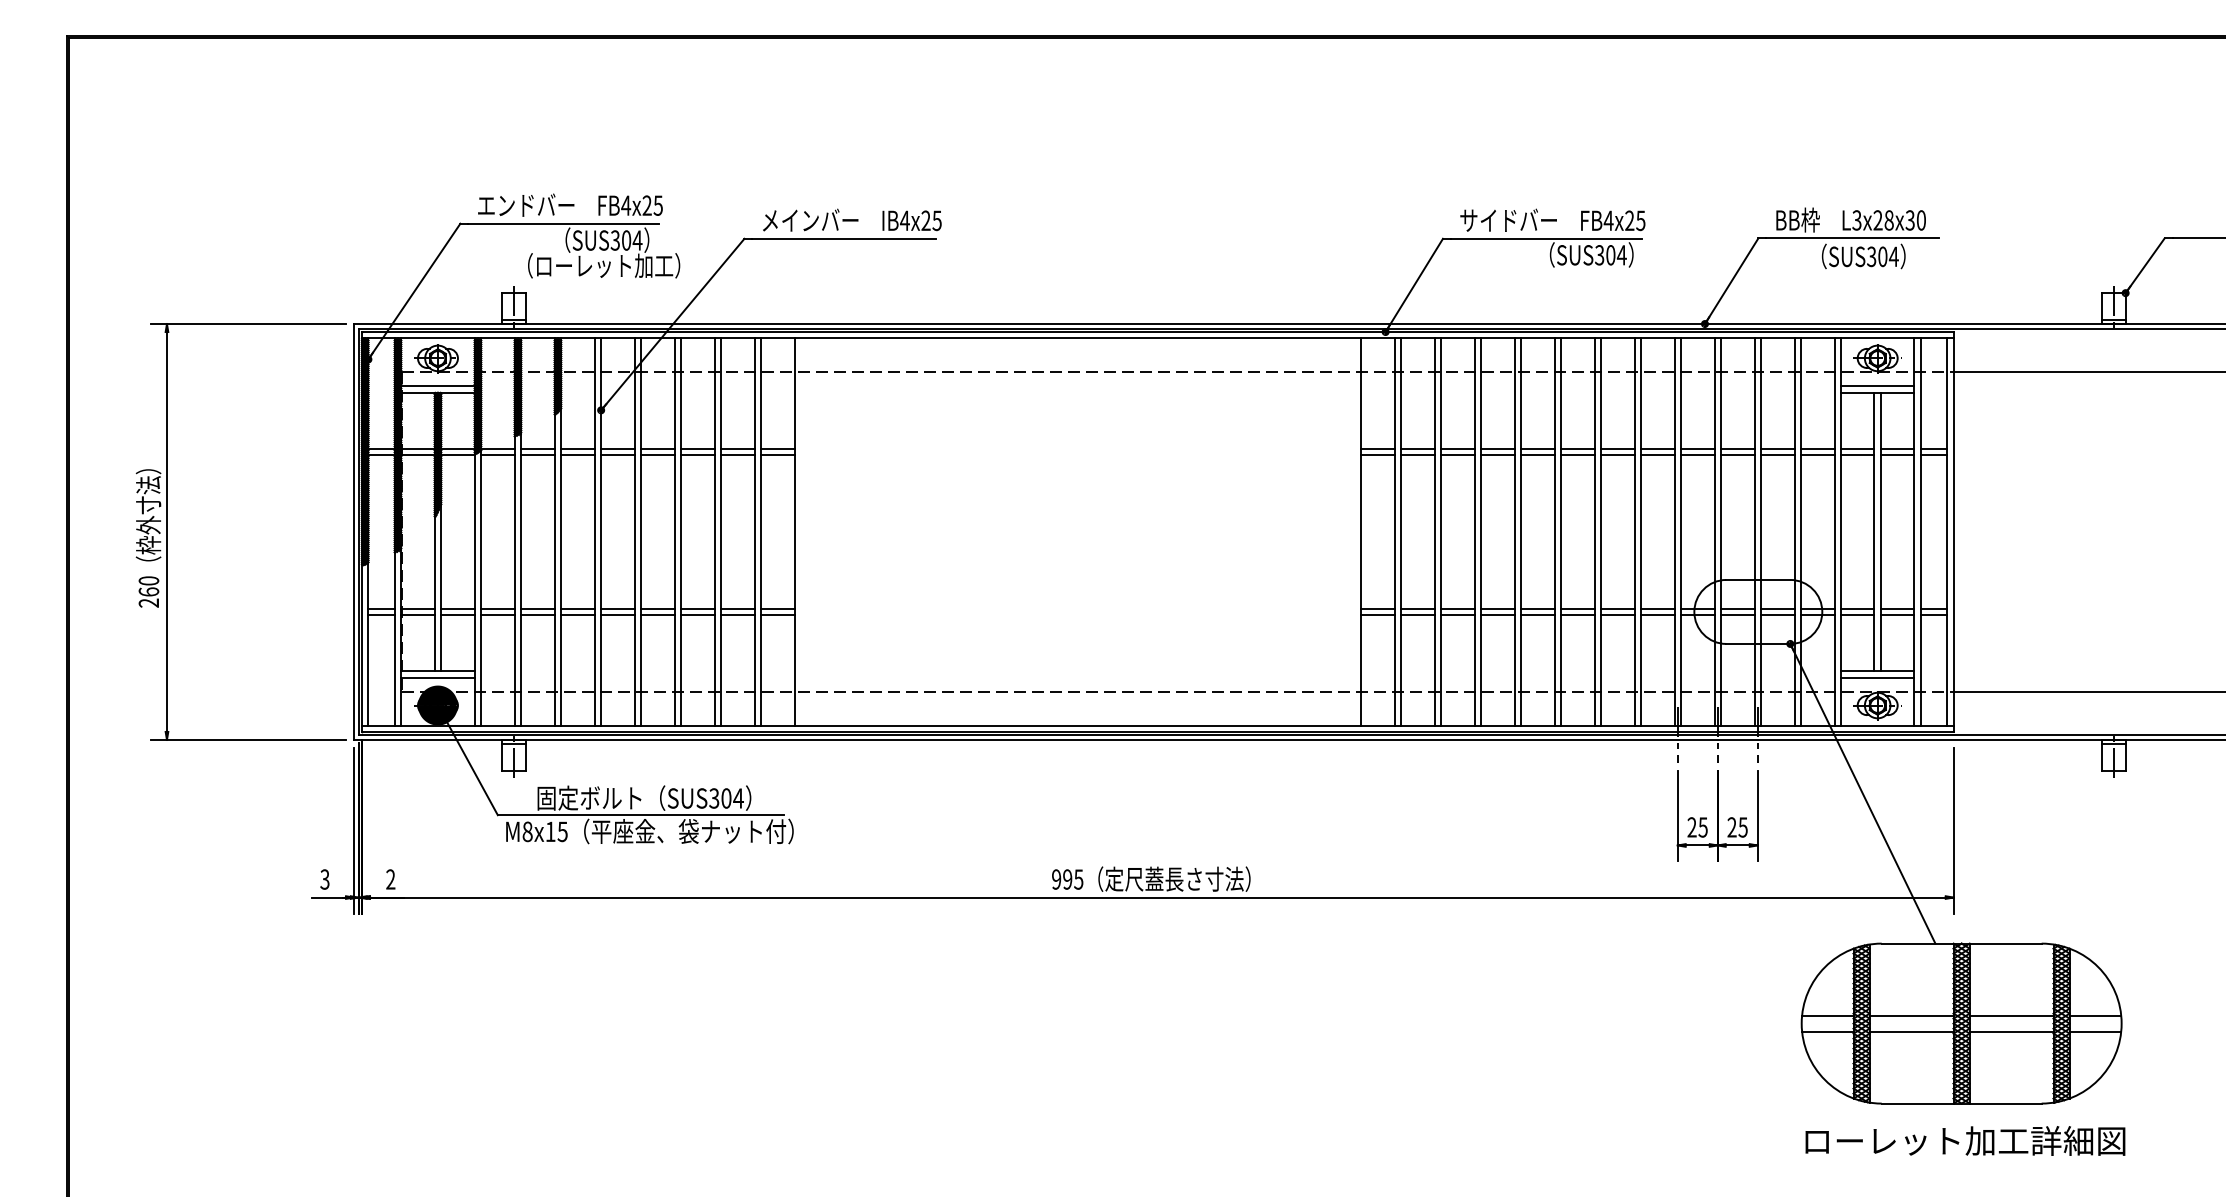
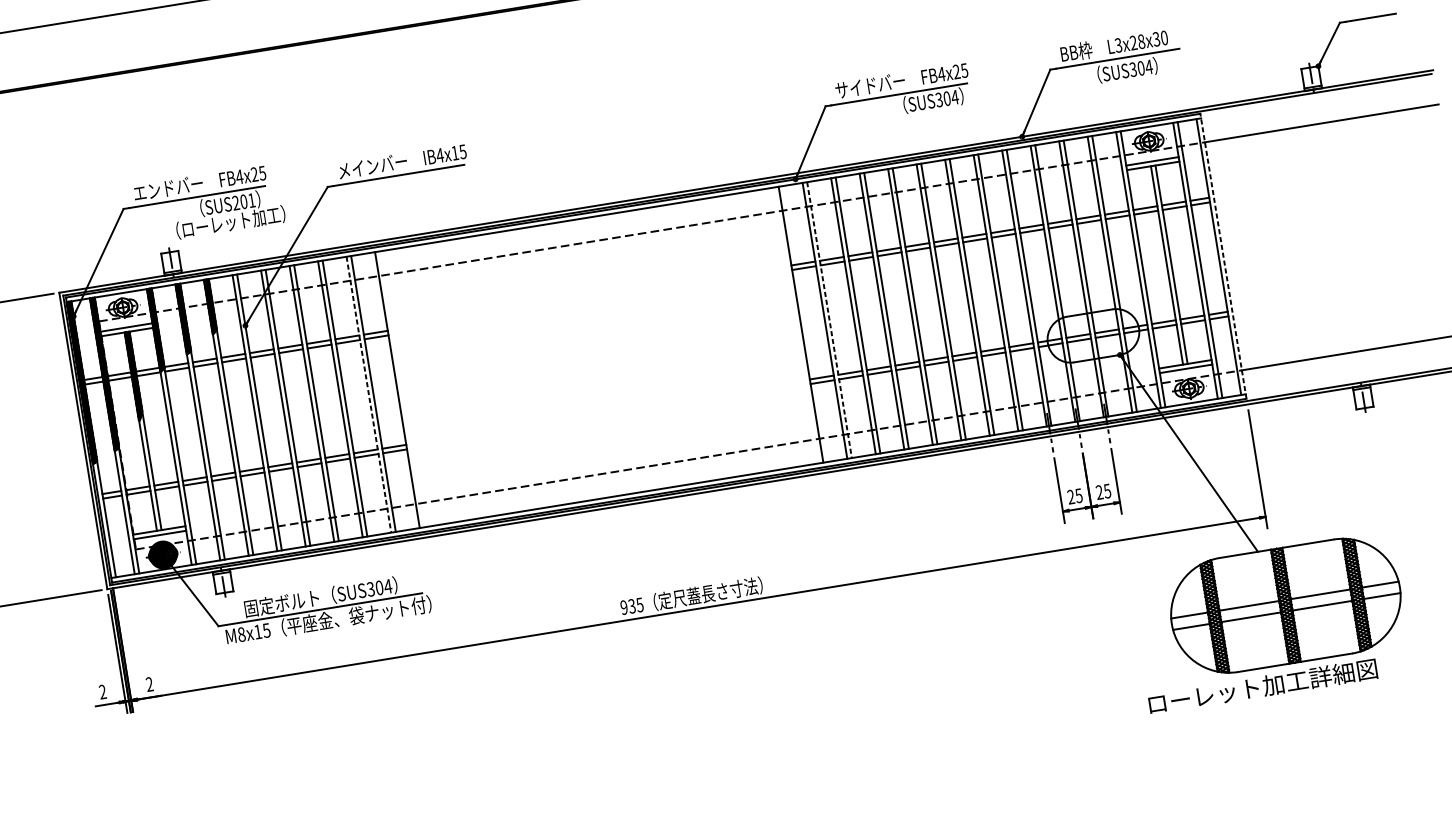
text: (925, 220) -> (454, 153), IB4x25 -> IB4x15
text: (626, 240) -> (243, 201), SUS304 -> SUS201
line: (754, 531) -> (368, 394), solid -> dashed
line: (1400, 531) -> (829, 319), solid -> dashed
line: (1953, 531) -> (1223, 256), solid -> dashed
text: (324, 879) -> (102, 692), 3 -> 2
text: (1067, 879) -> (631, 606), 995 -> 935
text: (1965, 1140) -> (1262, 686), moved

